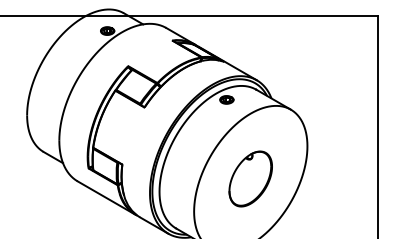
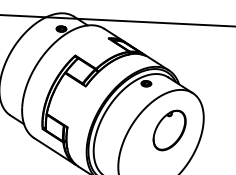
part: (250, 178) -> (169, 130), moved

